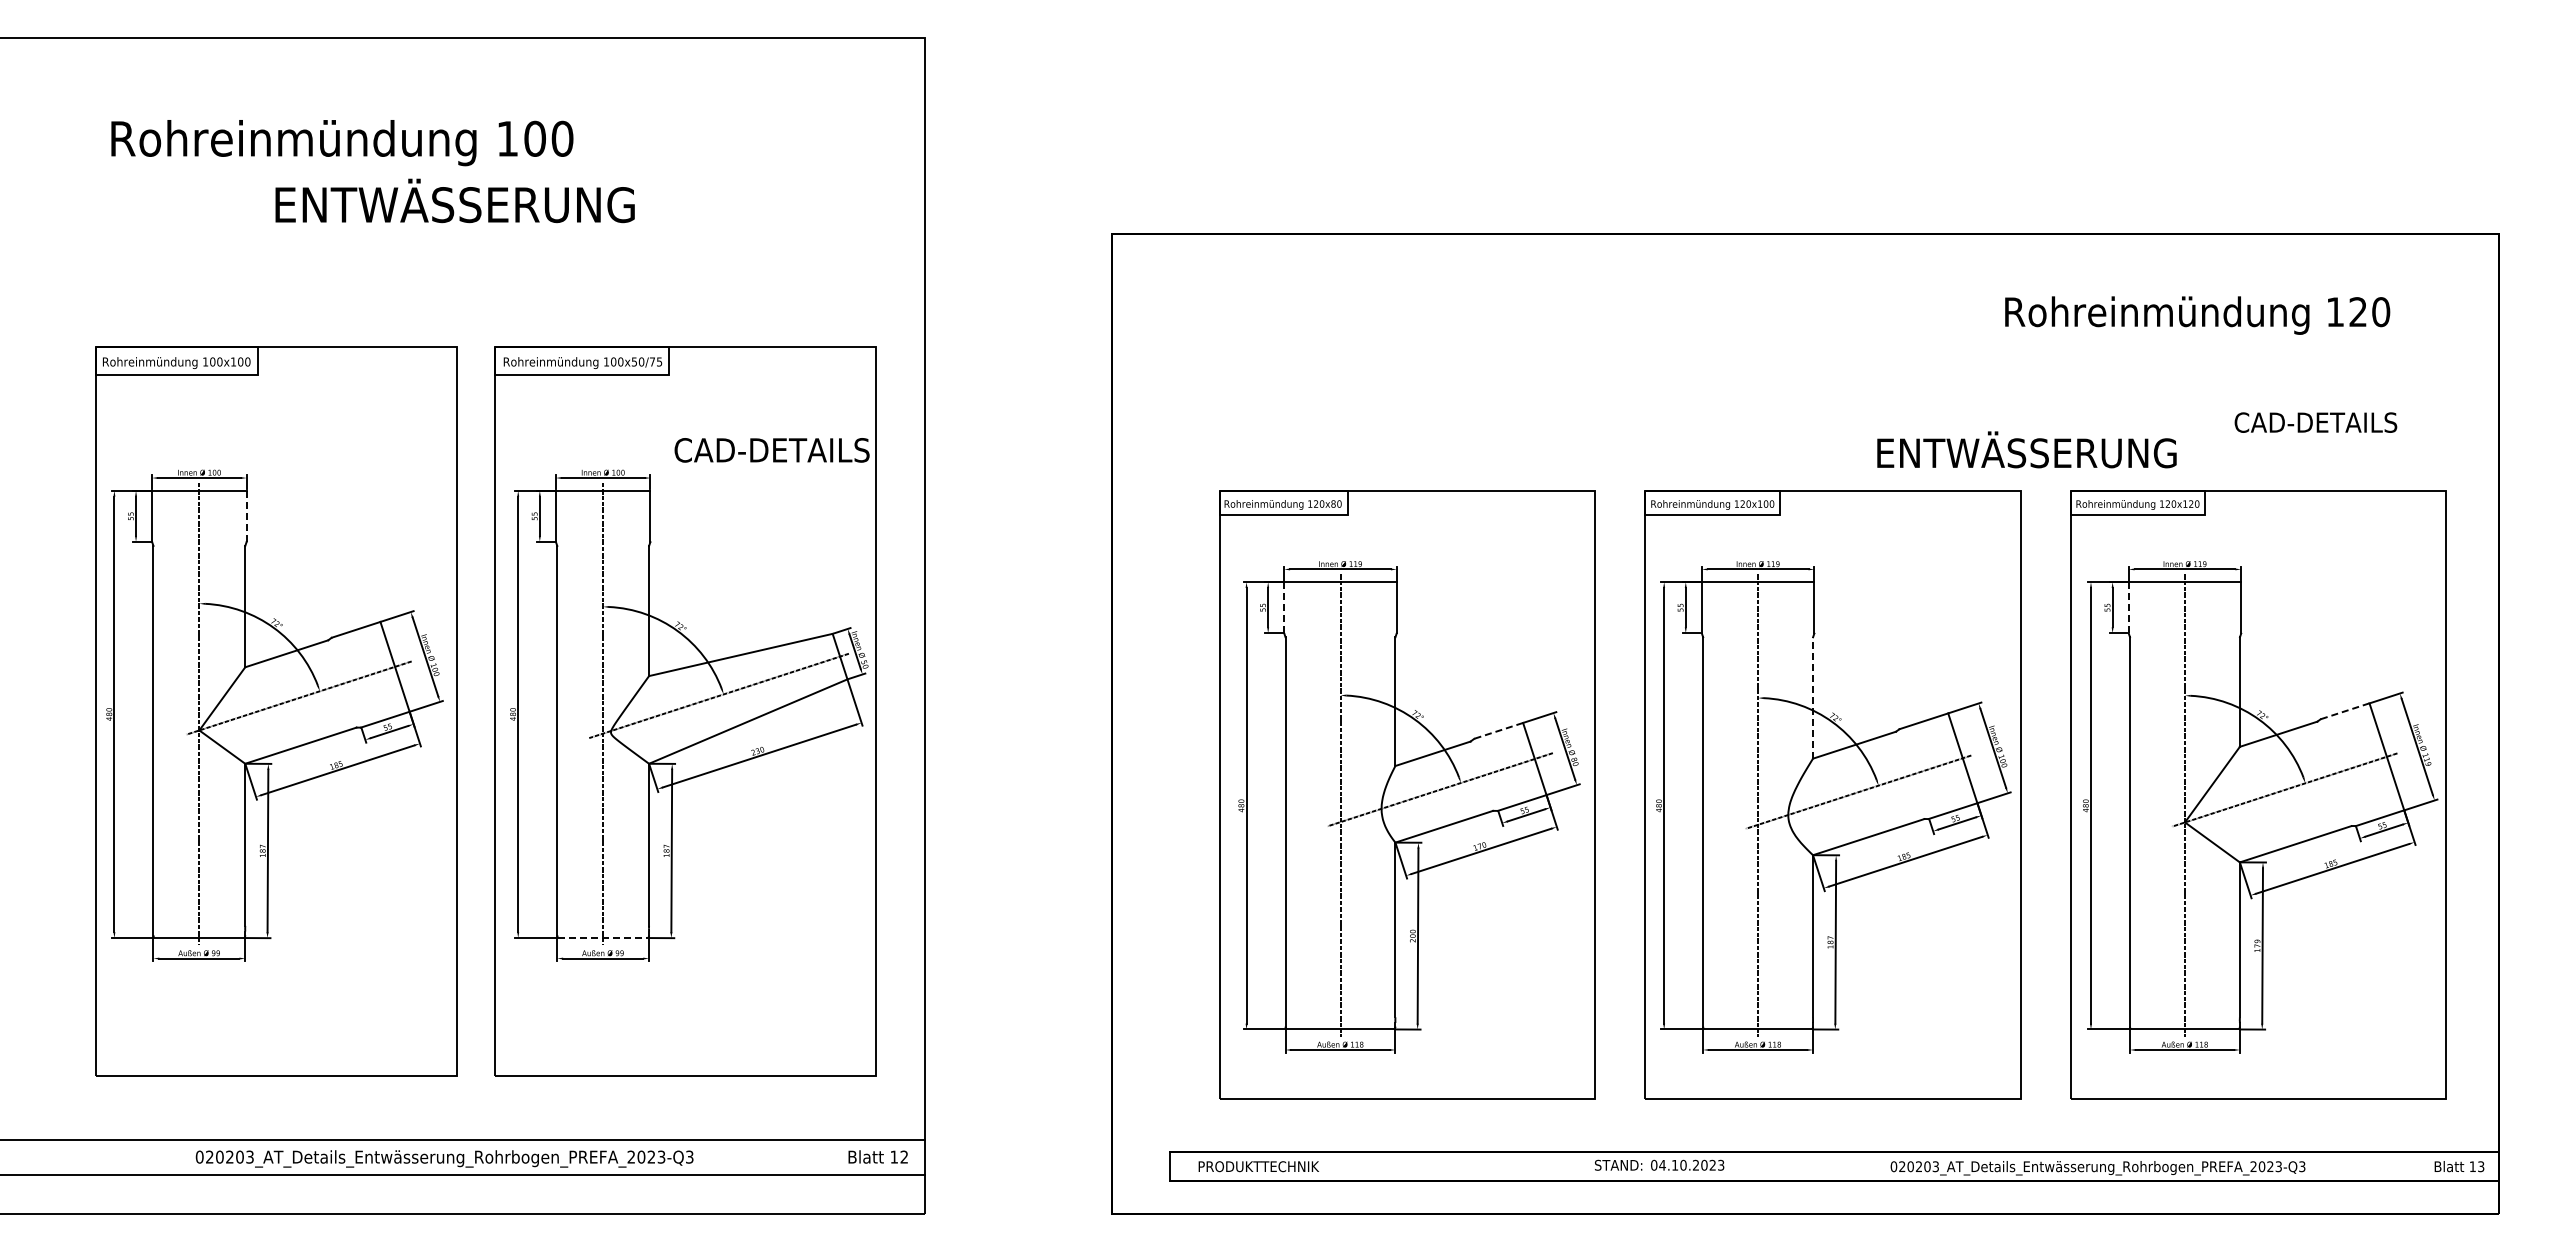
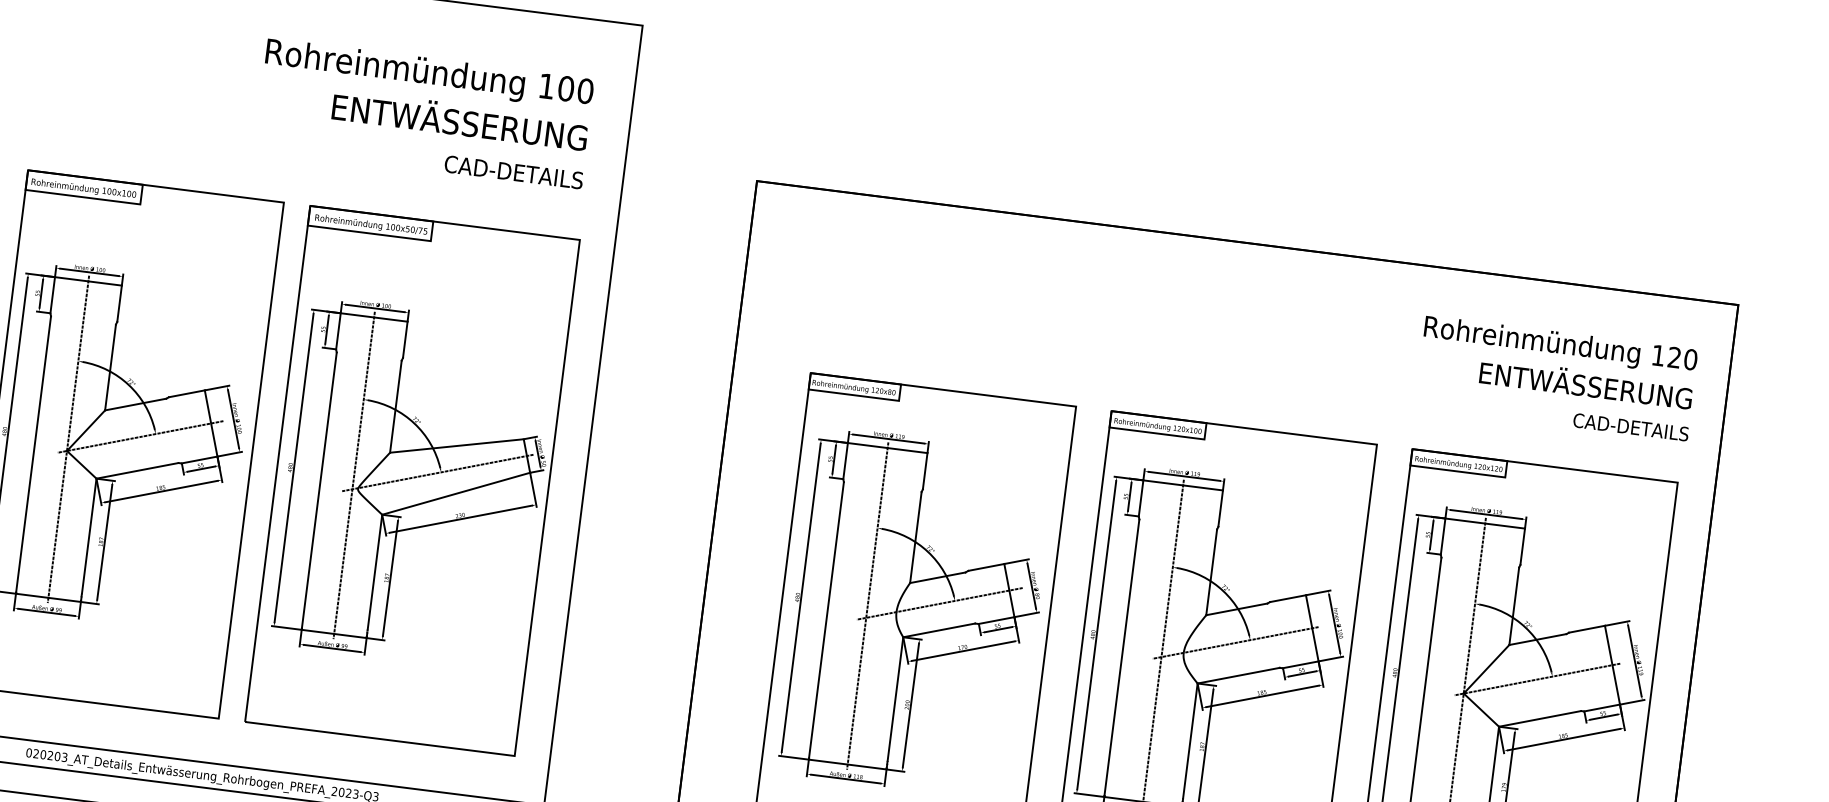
text: (342, 143) -> (429, 74), moved
text: (454, 200) -> (459, 119), moved
text: (2197, 315) -> (1560, 345), moved
text: (2315, 422) -> (1630, 427), moved
text: (2026, 449) -> (1585, 383), moved
text: (771, 450) -> (513, 172), moved
line: (246, 516) -> (119, 303), dashed -> solid
line: (1284, 607) -> (845, 460), dashed -> solid
line: (2128, 607) -> (1443, 536), dashed -> solid
line: (1813, 698) -> (1211, 572), dashed -> solid
line: (2345, 711) -> (1587, 629), dashed -> solid
line: (1498, 730) -> (986, 567), dashed -> solid
line: (603, 938) -> (334, 634), dashed -> solid

